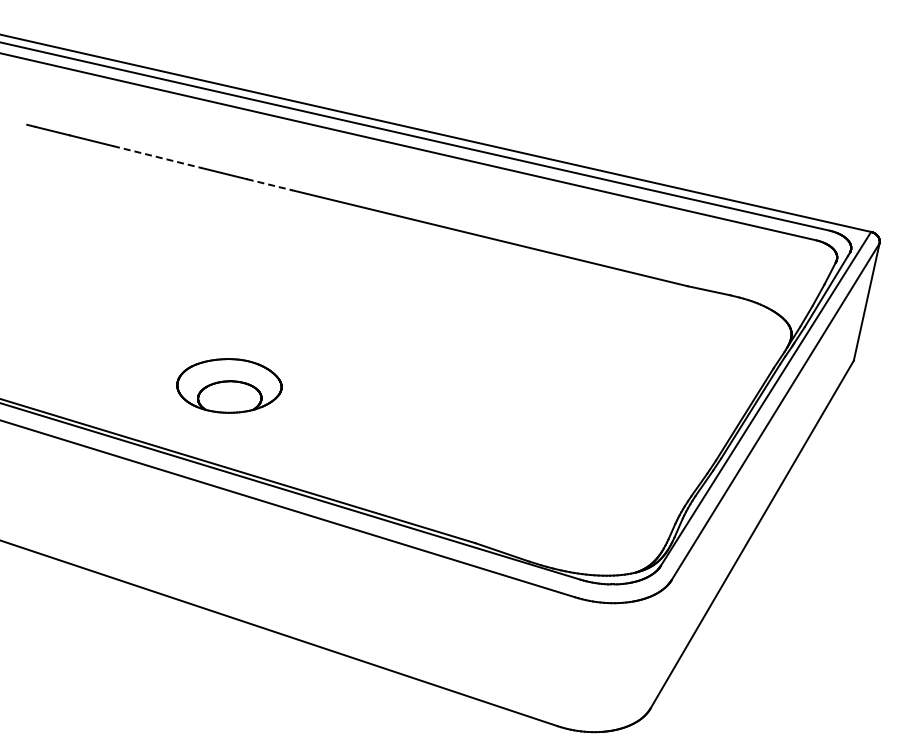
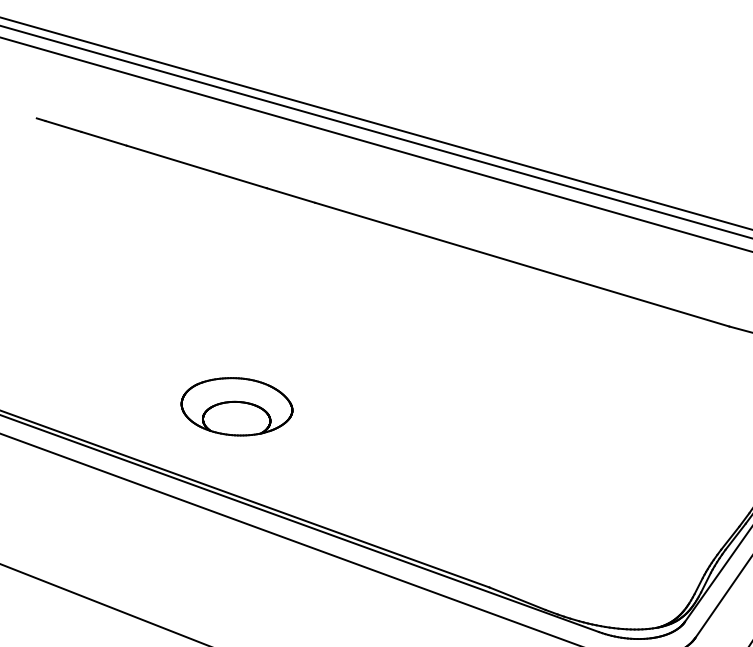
line: (157, 157) -> (173, 160), dashed -> solid
line: (269, 184) -> (290, 195), dashed -> solid

